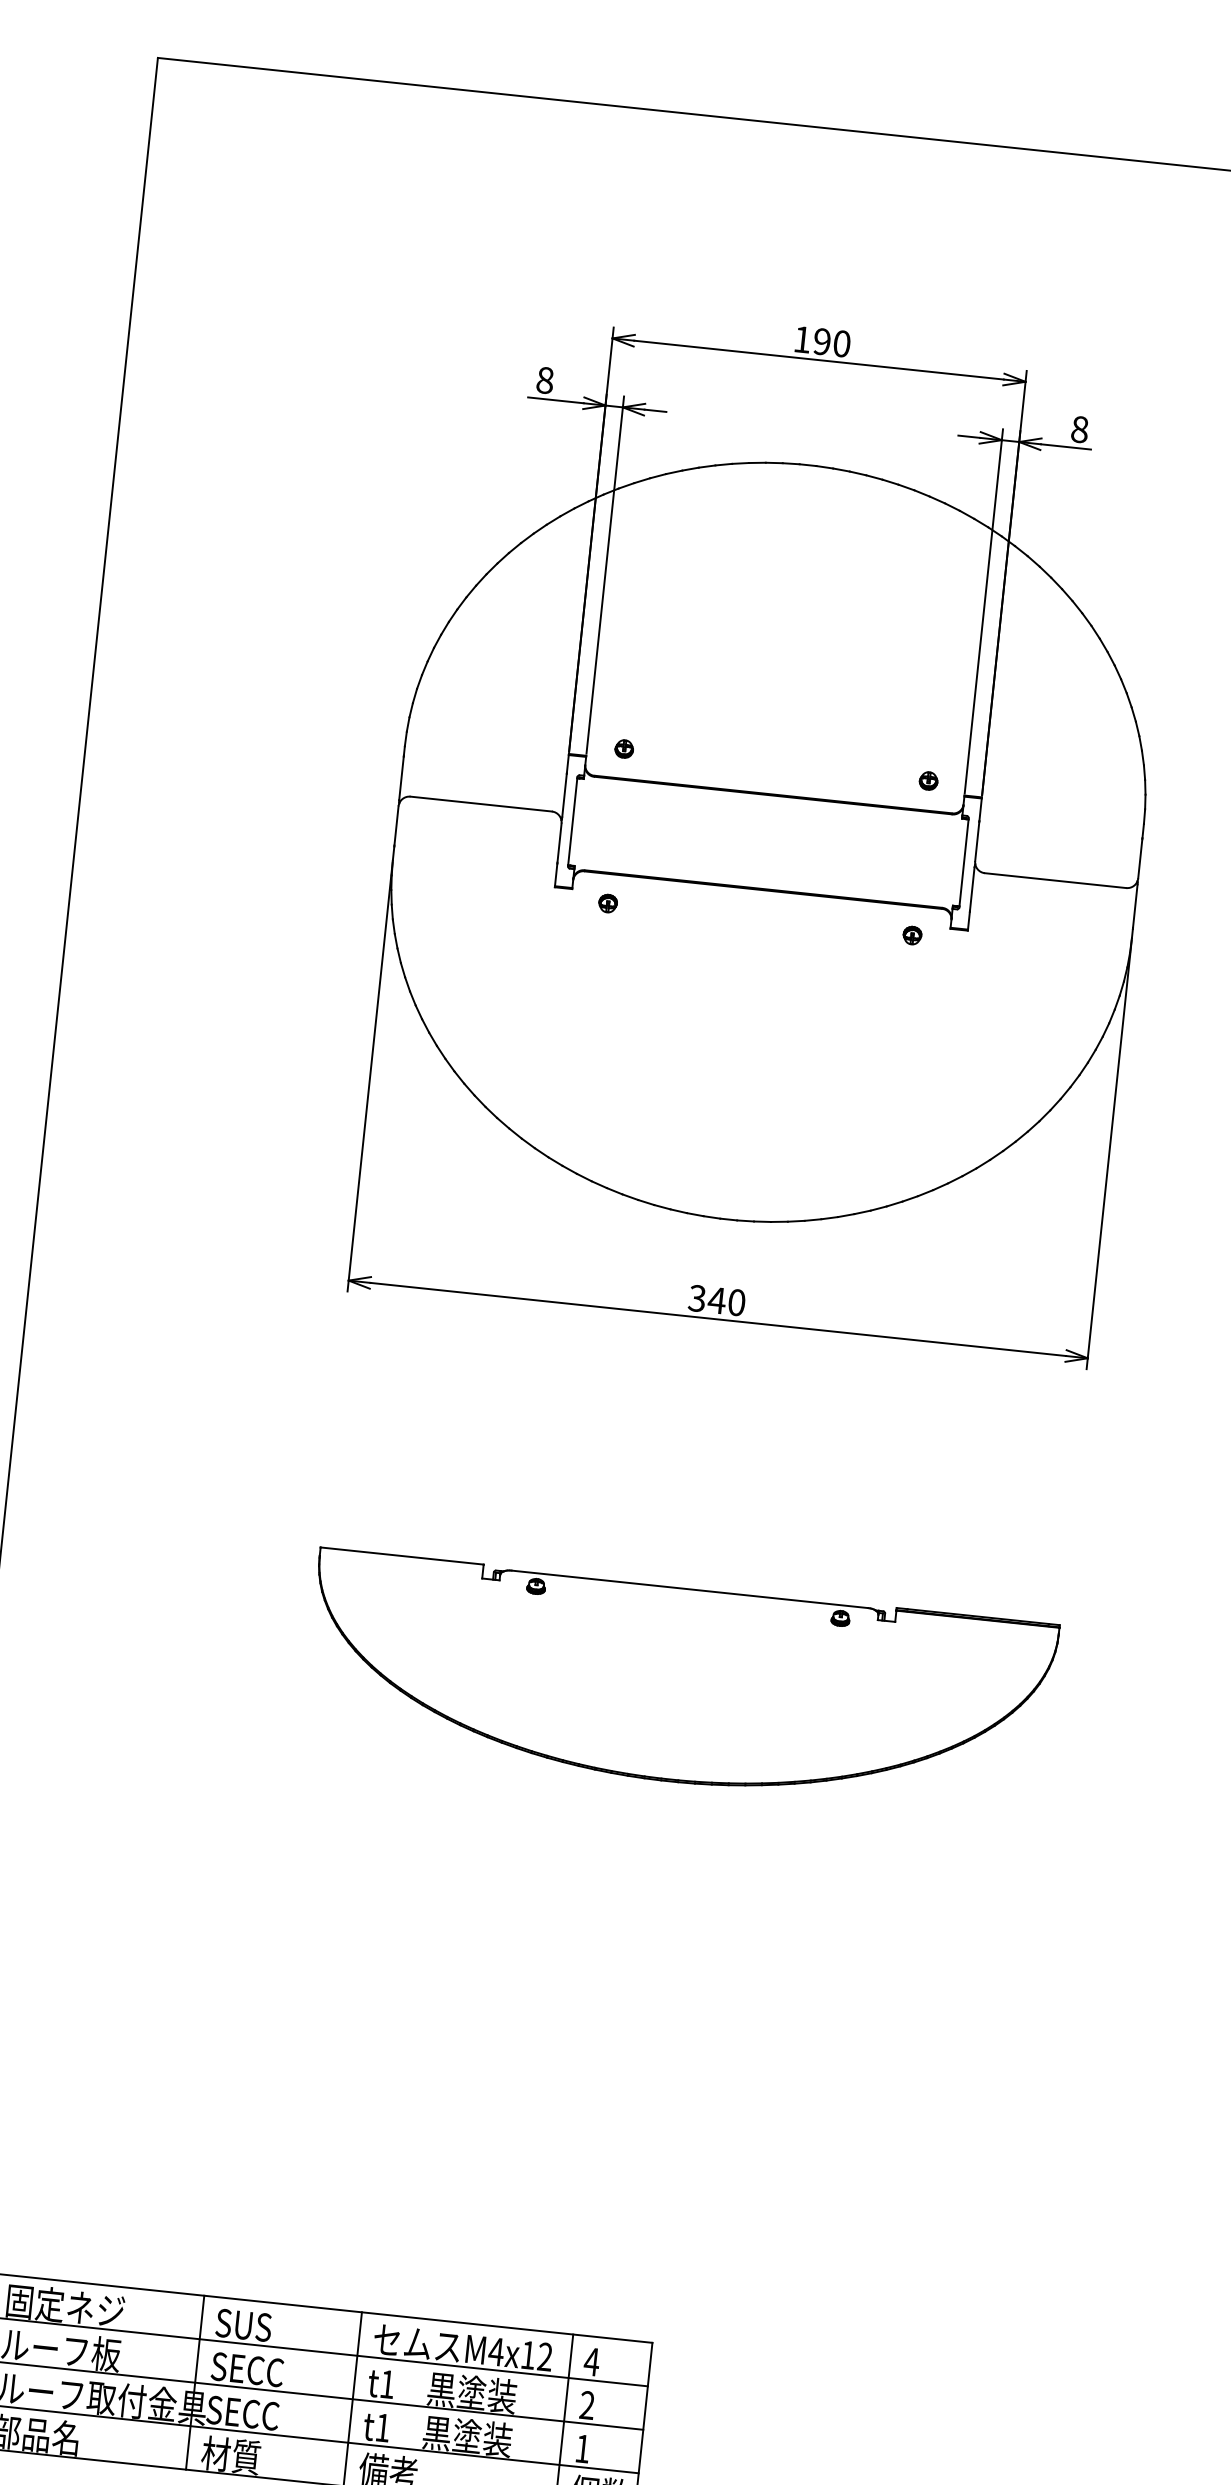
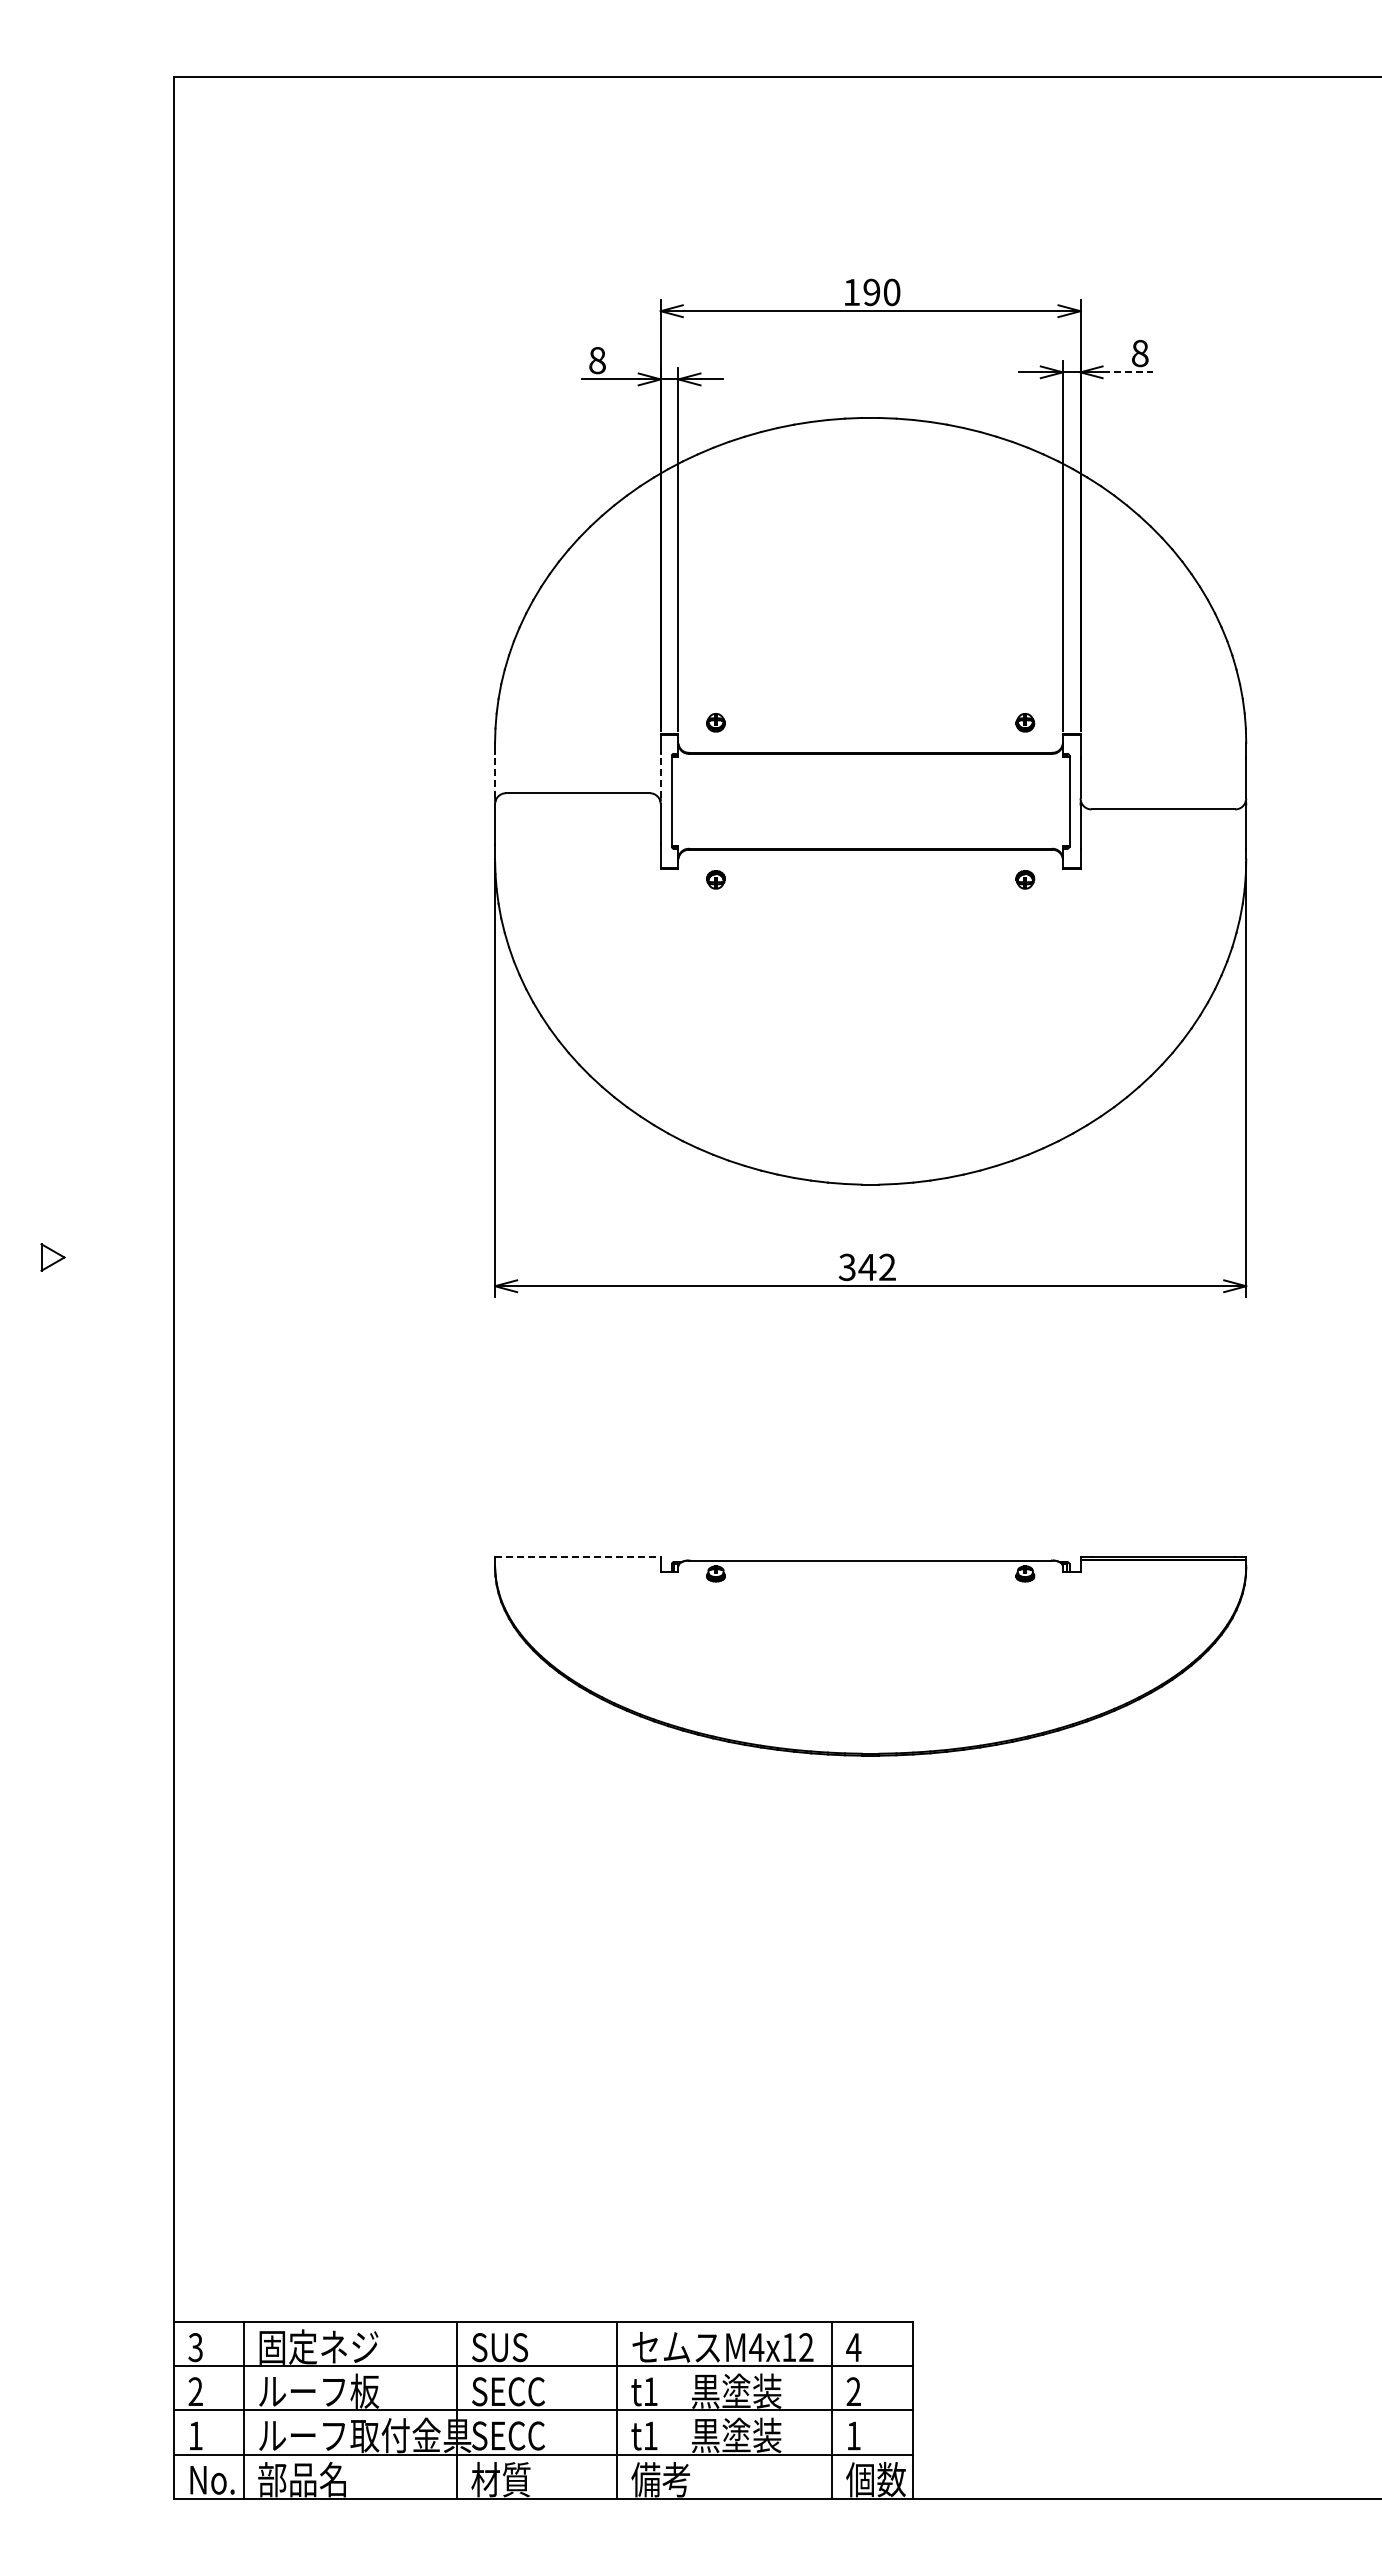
line: (1066, 447) -> (1128, 372), solid -> dashed
line: (401, 778) -> (495, 775), solid -> dashed
line: (564, 795) -> (660, 775), solid -> dashed
text: (736, 1302) -> (887, 1267), 340 -> 342
line: (401, 1556) -> (577, 1557), solid -> dashed

